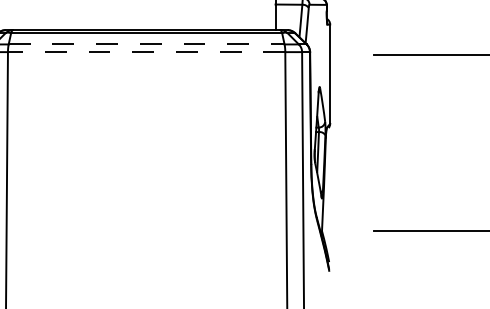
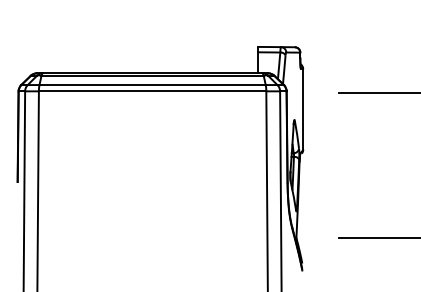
line: (147, 45) -> (153, 85), dashed -> solid
line: (146, 52) -> (152, 91), dashed -> solid

